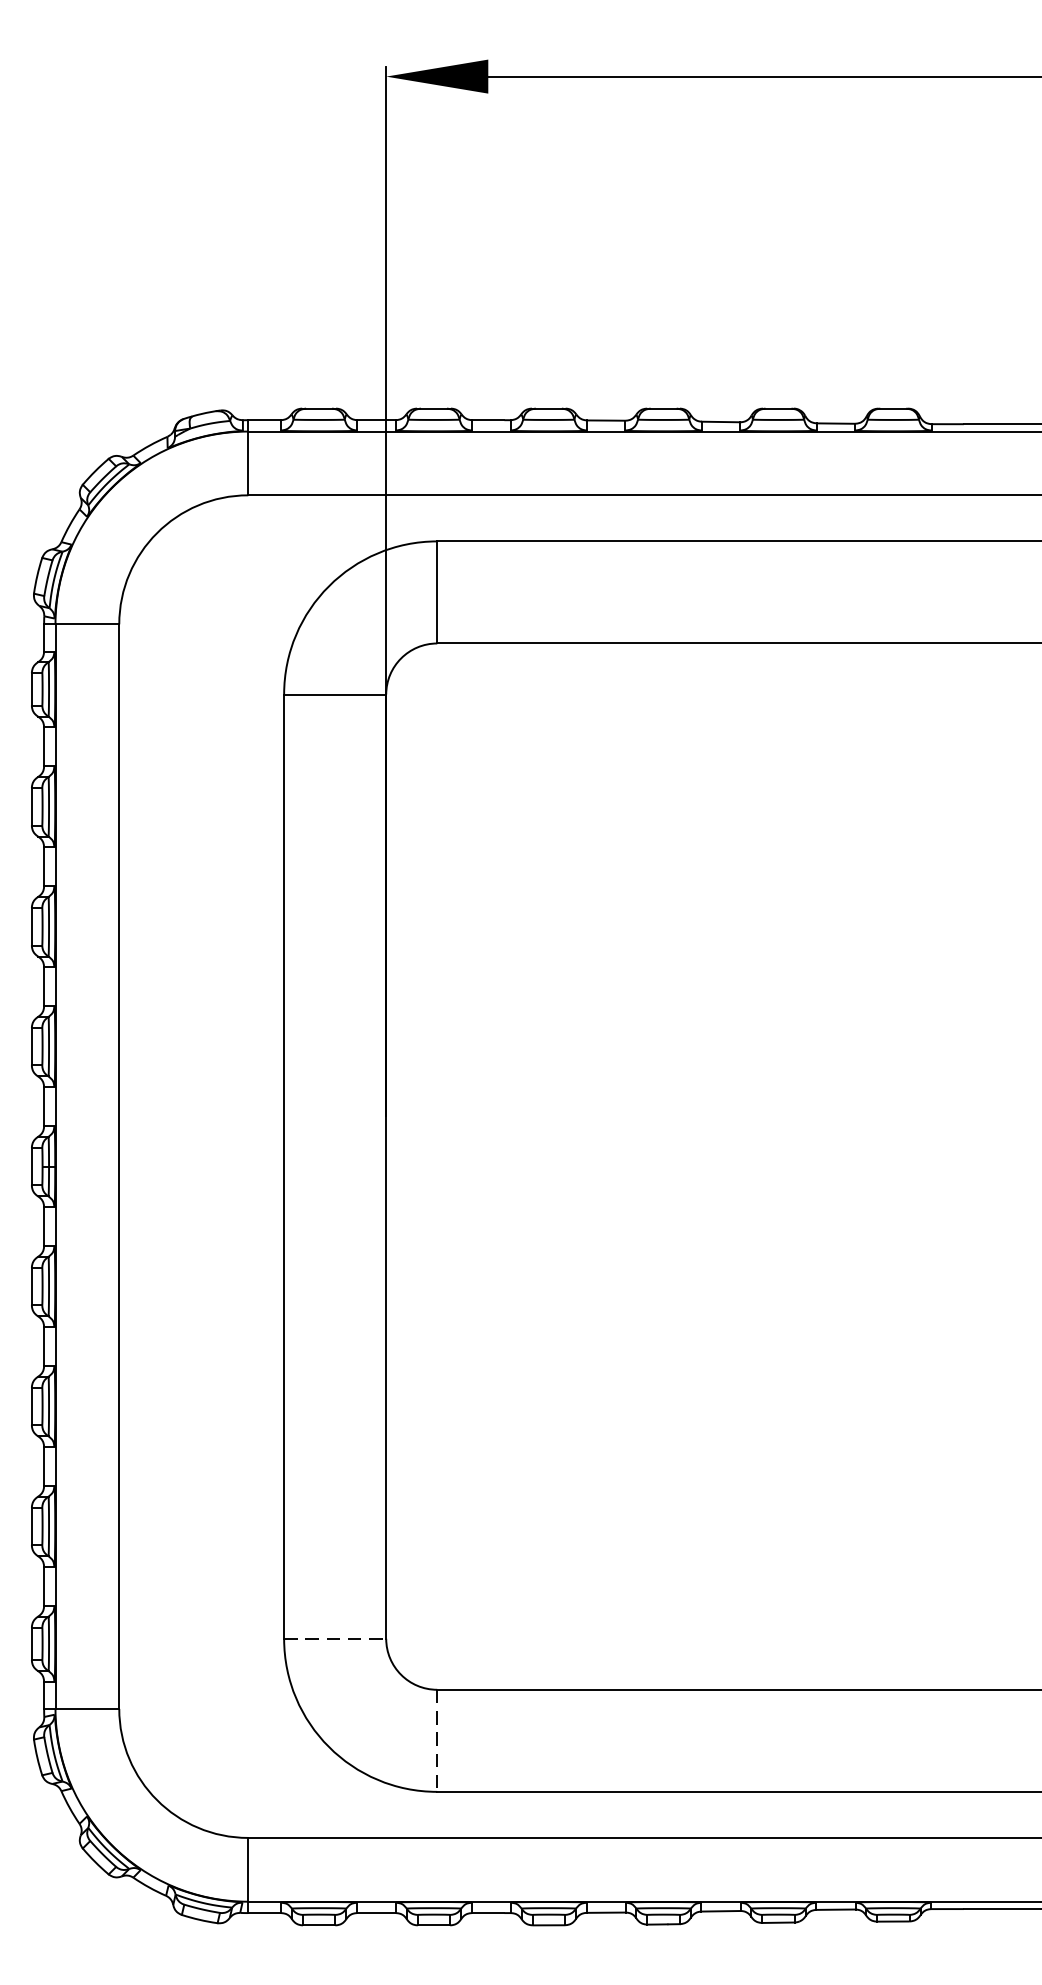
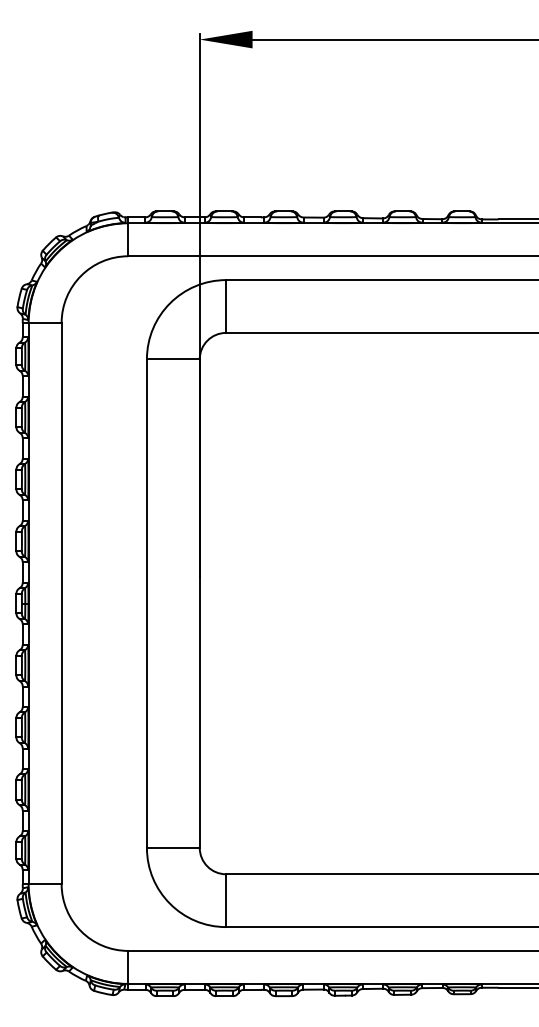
line: (335, 1638) -> (173, 847), dashed -> solid
line: (437, 1742) -> (226, 901), dashed -> solid

